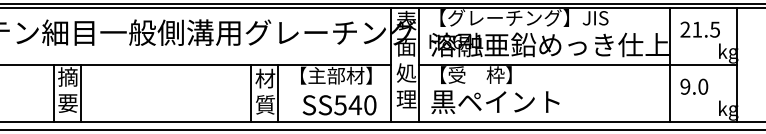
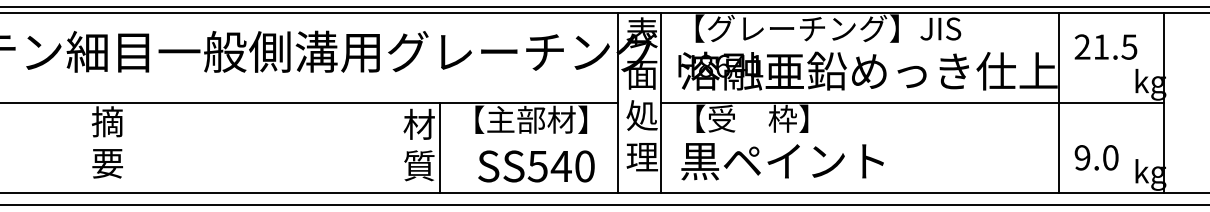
text: (694, 86) -> (1096, 157), moved
line: (53, 93) -> (84, 147), removed
line: (81, 93) -> (128, 147), removed
line: (250, 93) -> (395, 147), removed

